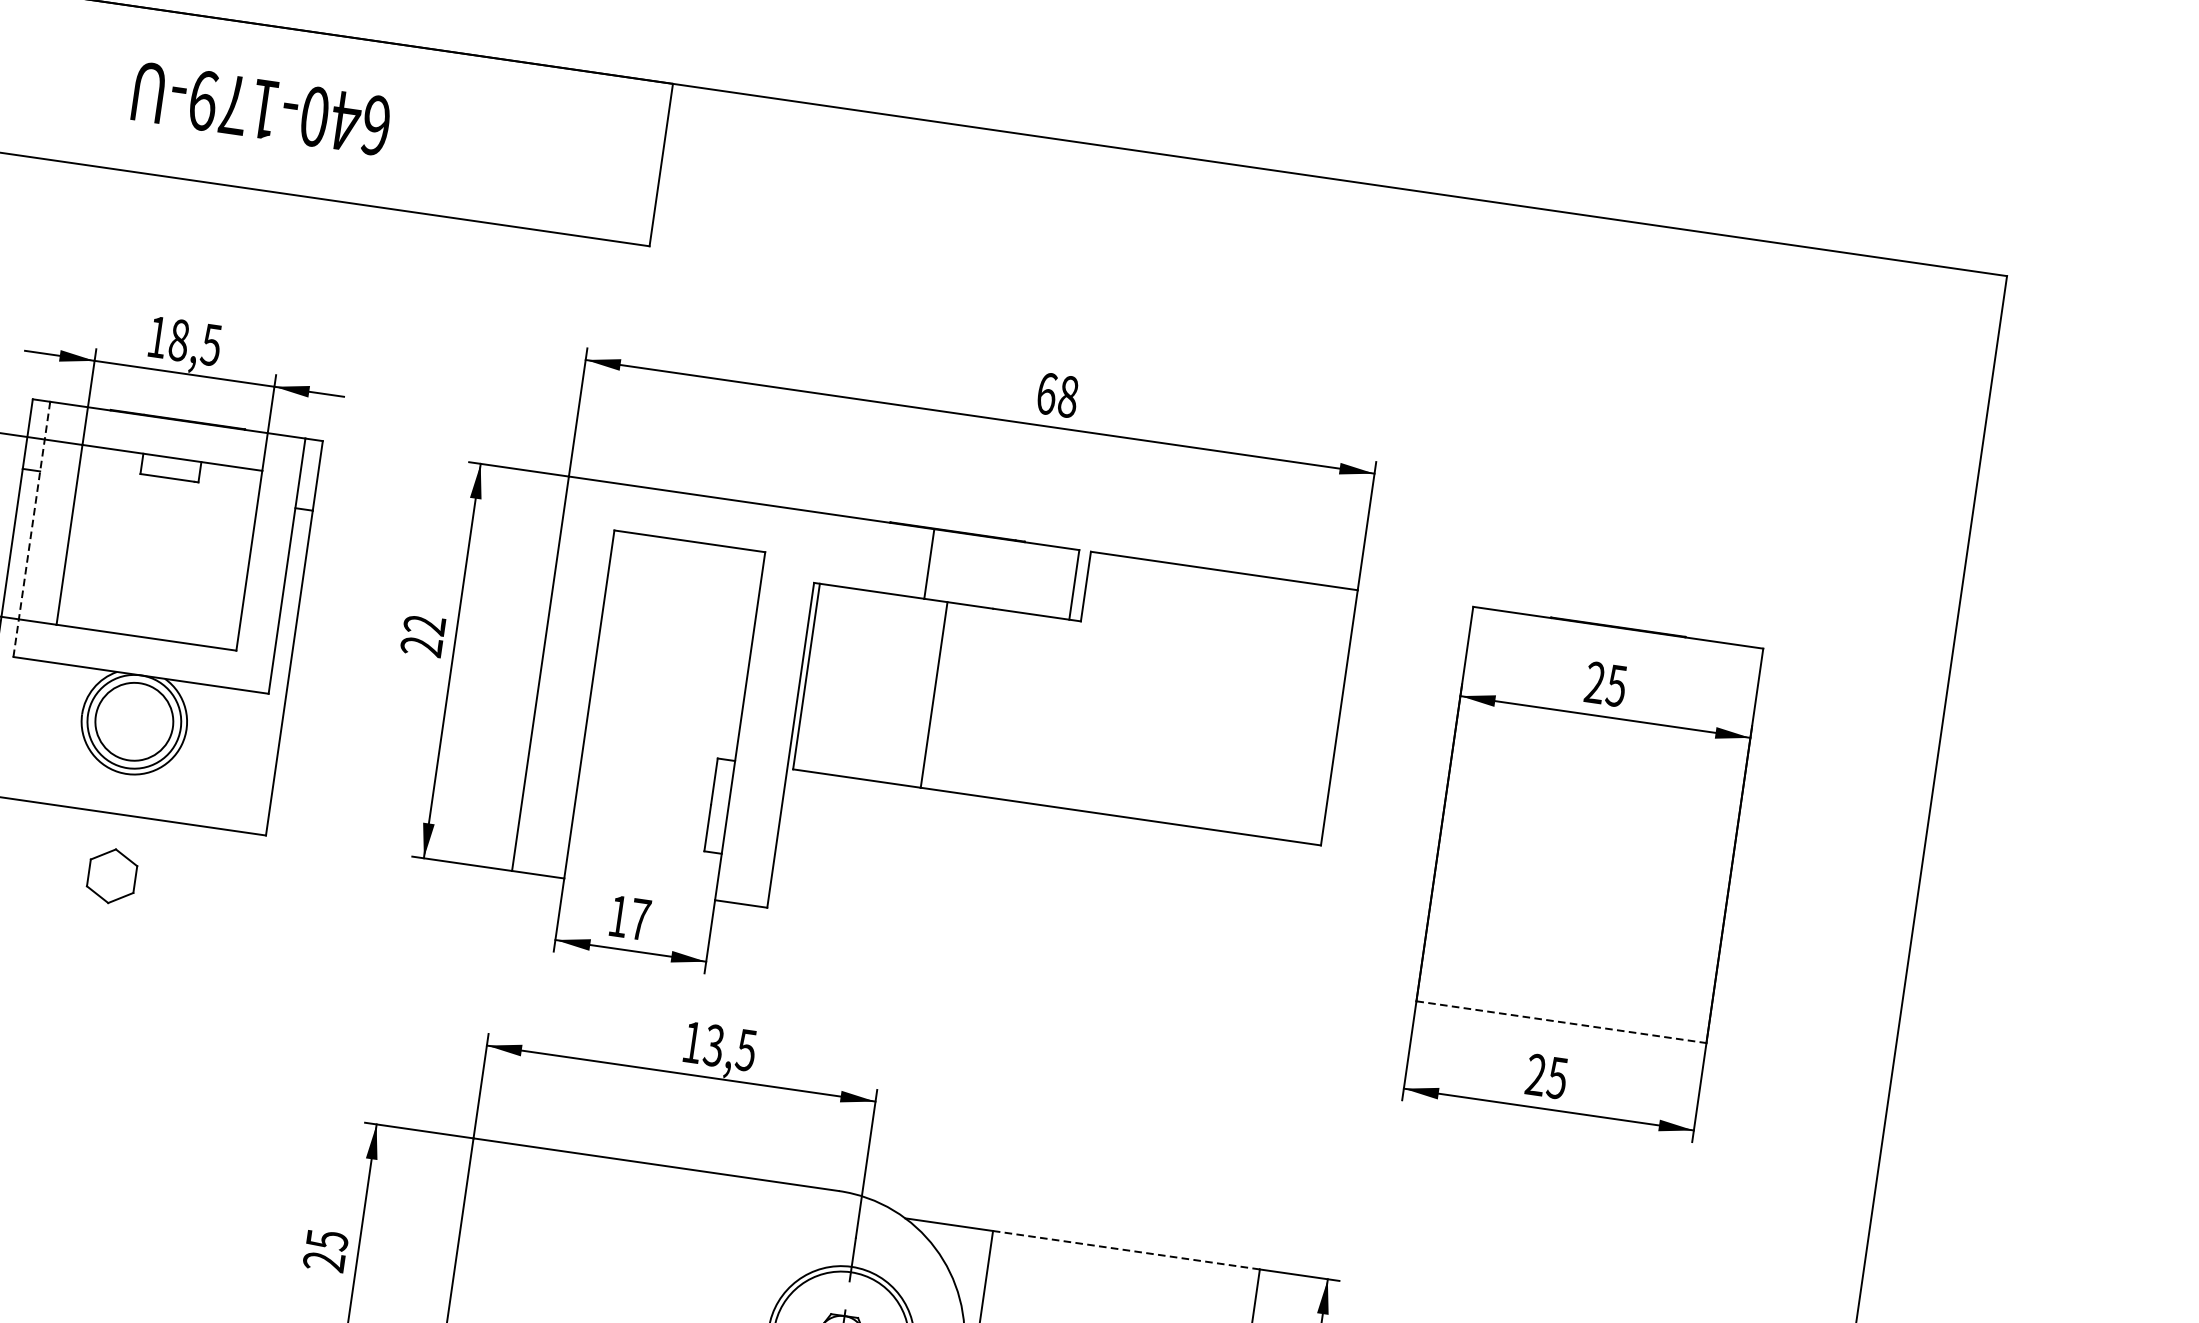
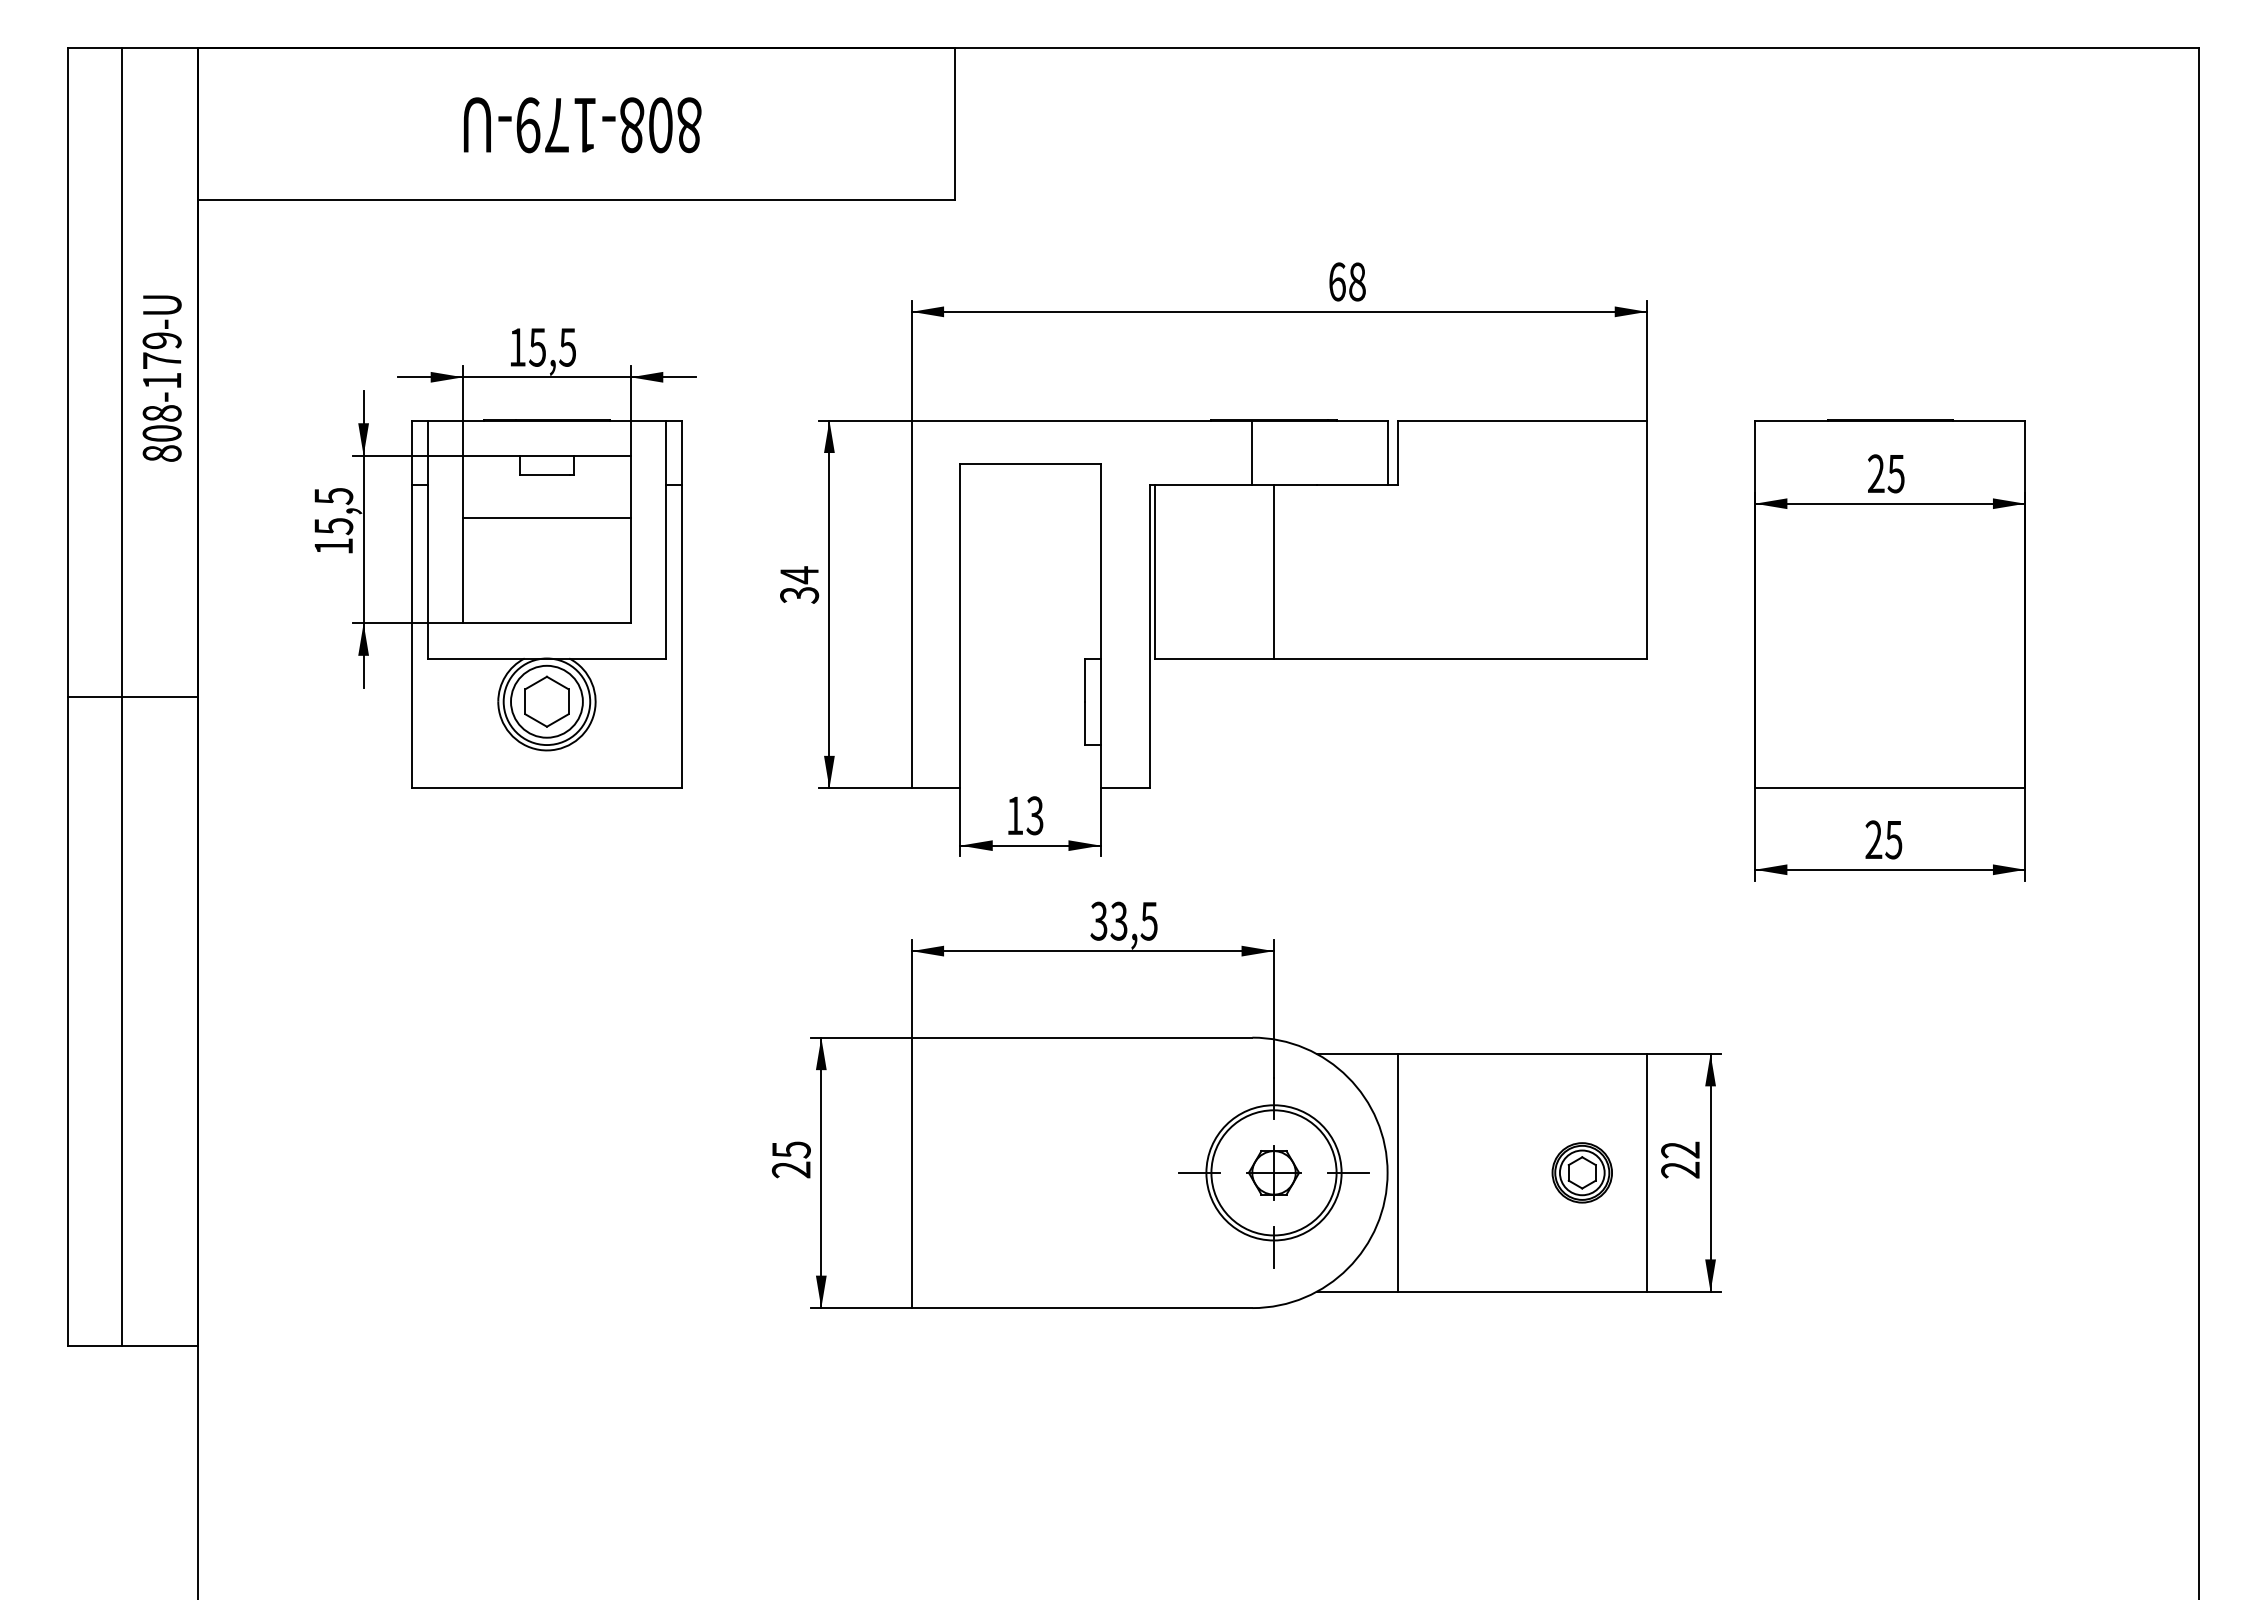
text: (345, 121) -> (660, 125), 640-179-U -> 808-179-U
text: (178, 340) -> (537, 347), 18,5 -> 15,5
line: (162, 524) -> (546, 517), added
line: (31, 529) -> (427, 539), dashed -> solid
text: (423, 635) -> (799, 584), 22 -> 34
part: (111, 875) -> (546, 701), moved
text: (639, 919) -> (1034, 815), 17 -> 13
line: (1561, 1022) -> (1890, 788), dashed -> solid
text: (692, 1041) -> (1098, 920), 13,5 -> 33,5
line: (1126, 1249) -> (1522, 1053), dashed -> solid

